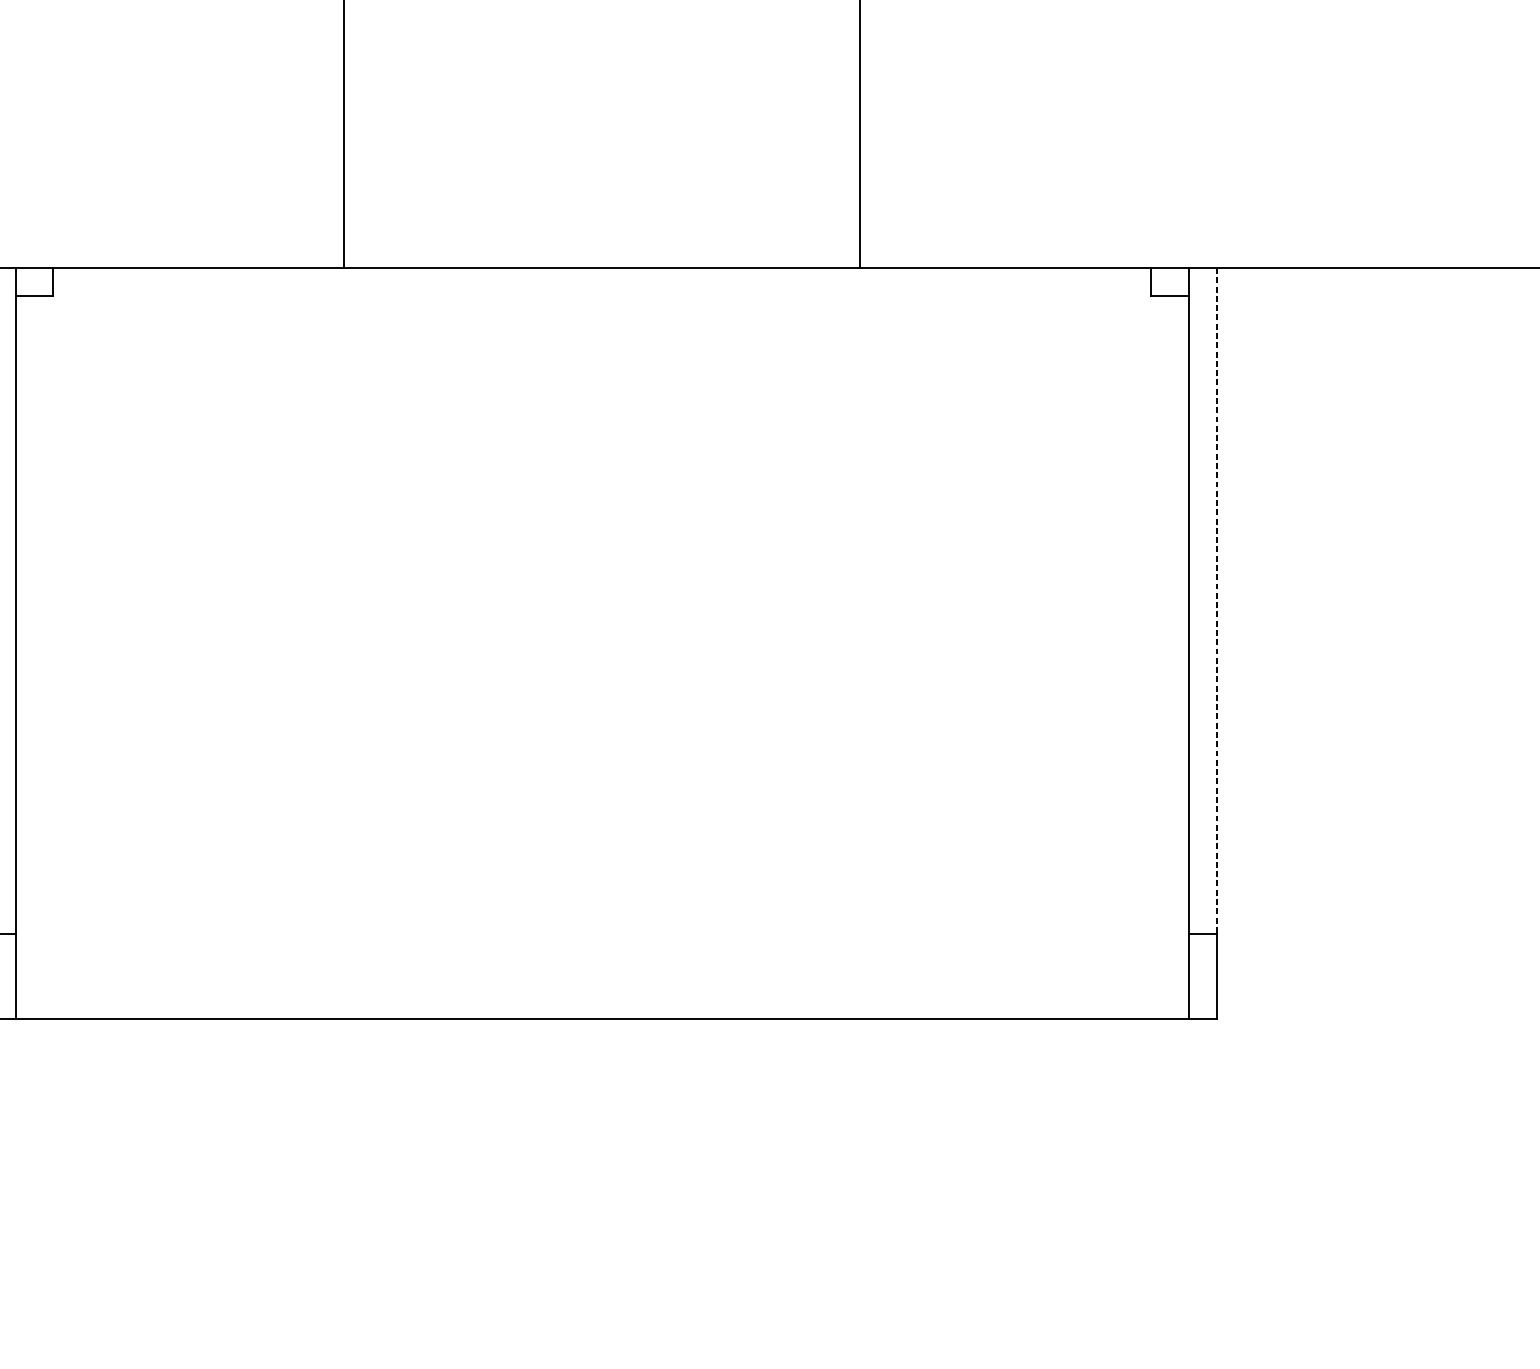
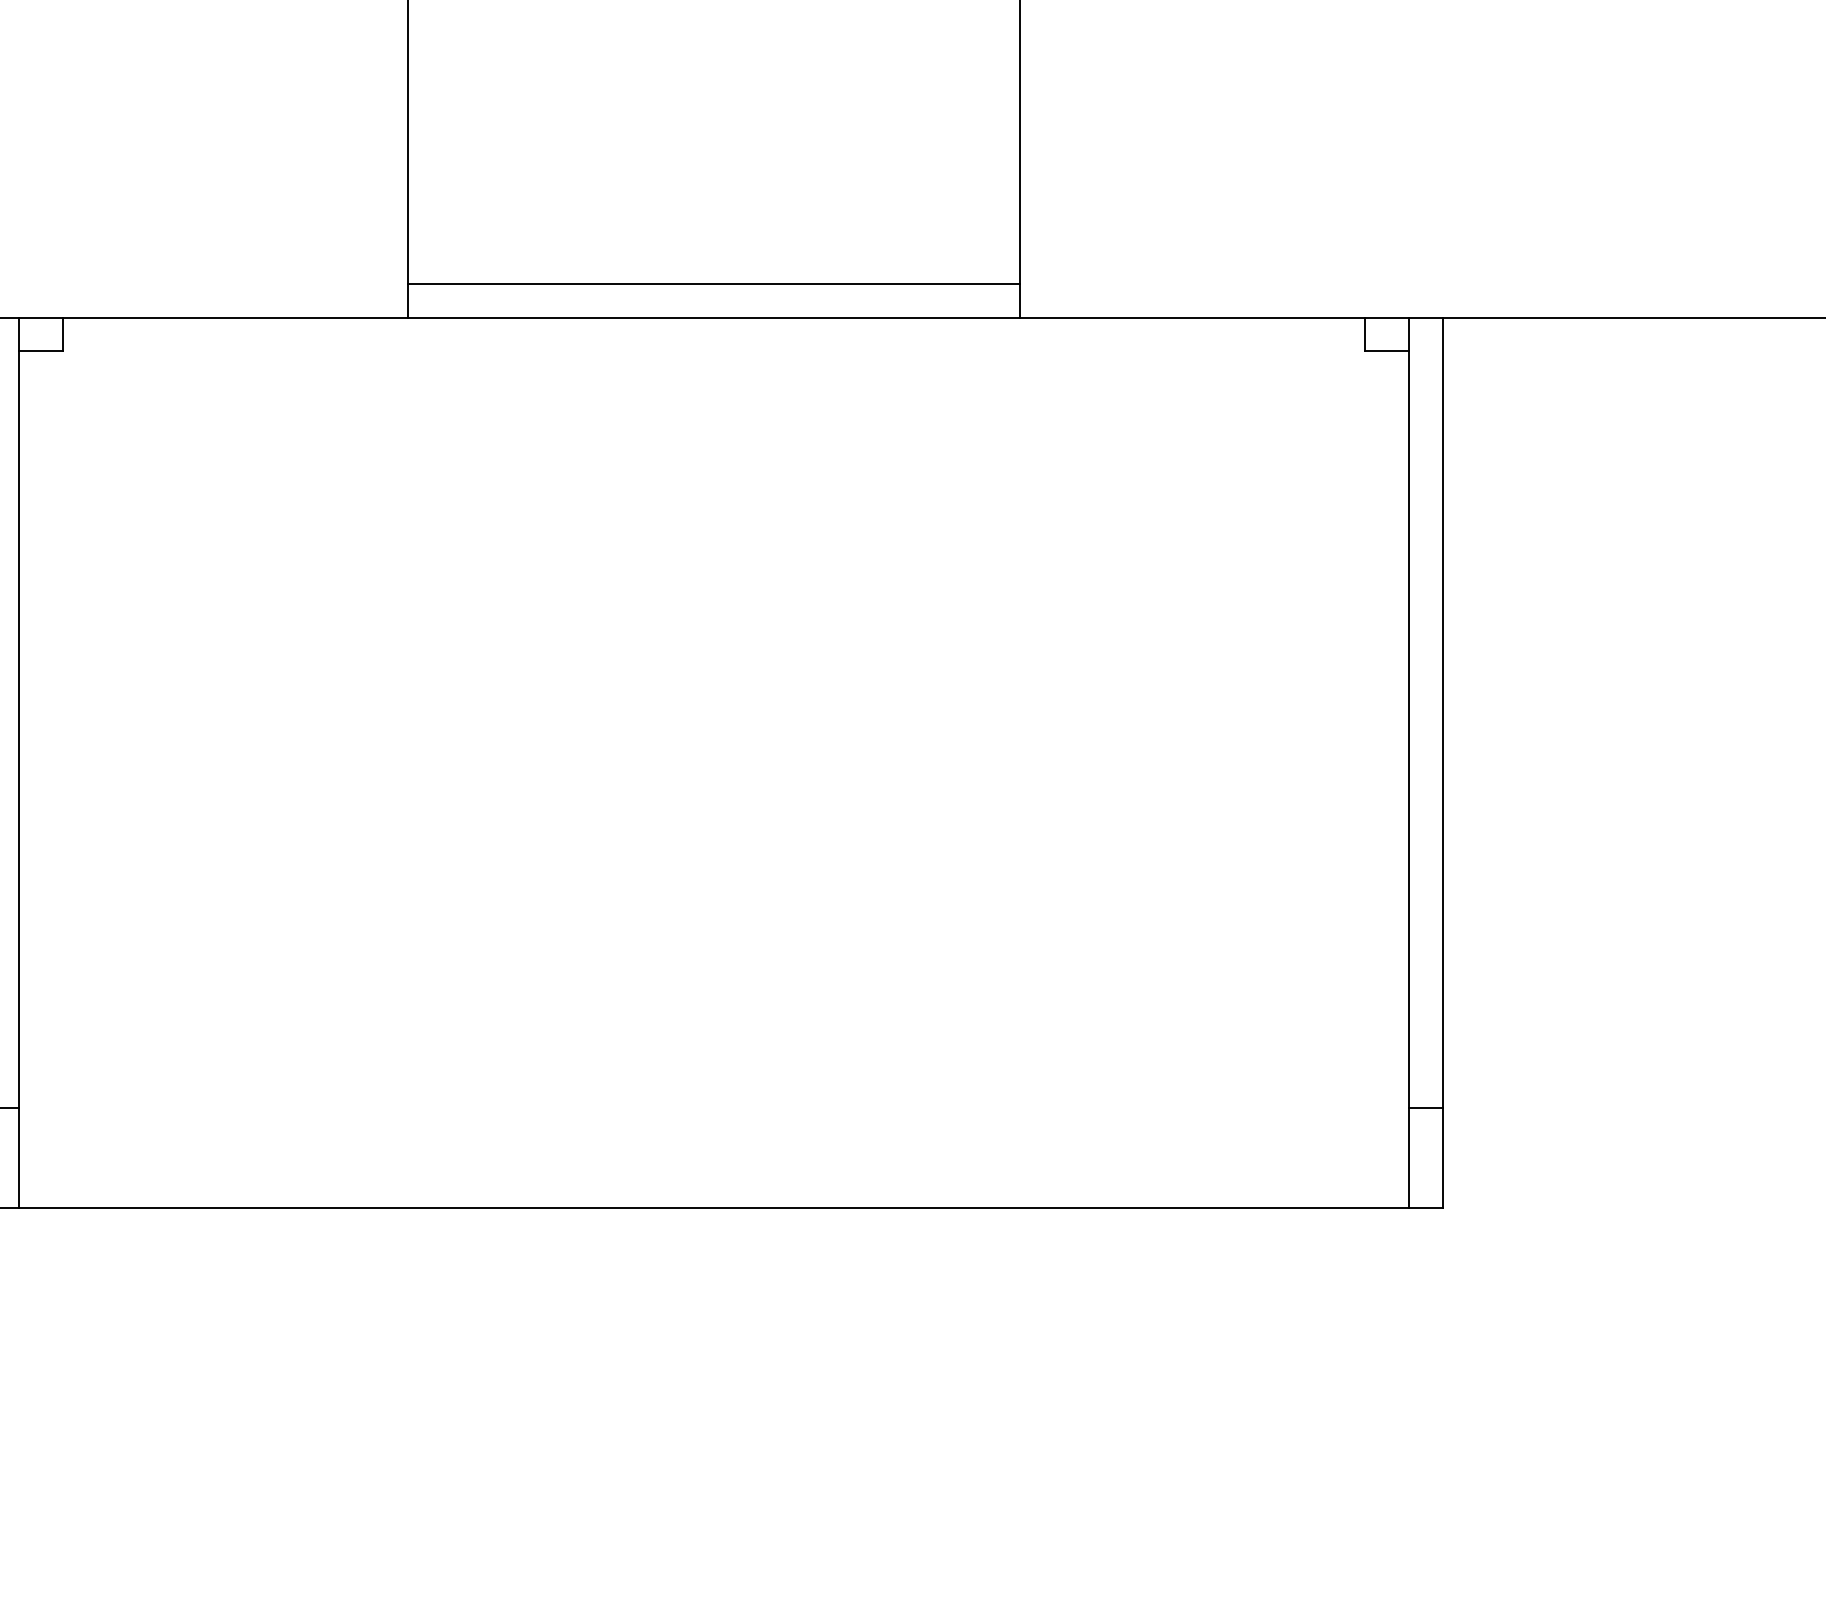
line: (601, 239) -> (713, 284), added
line: (1216, 600) -> (1442, 712), dashed -> solid

